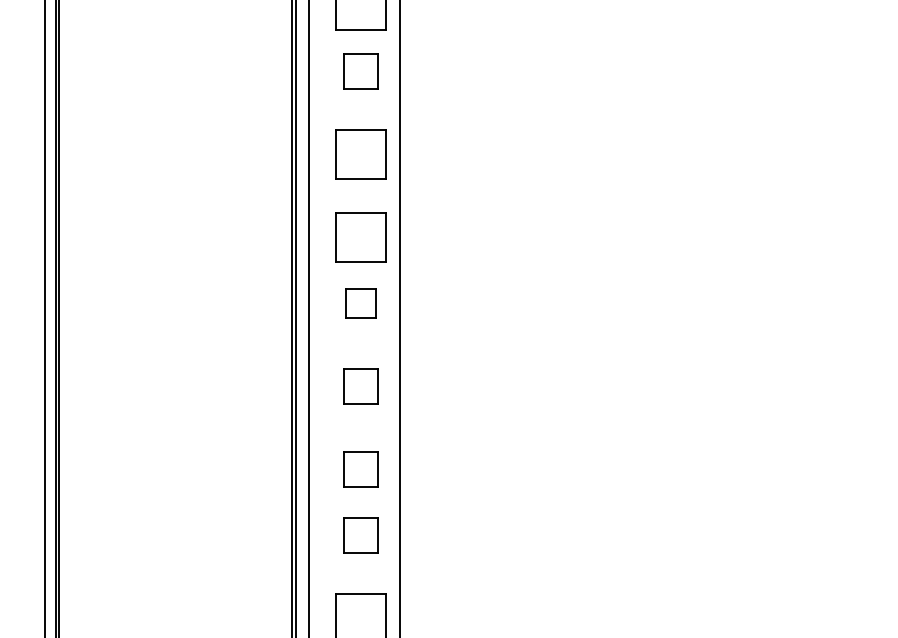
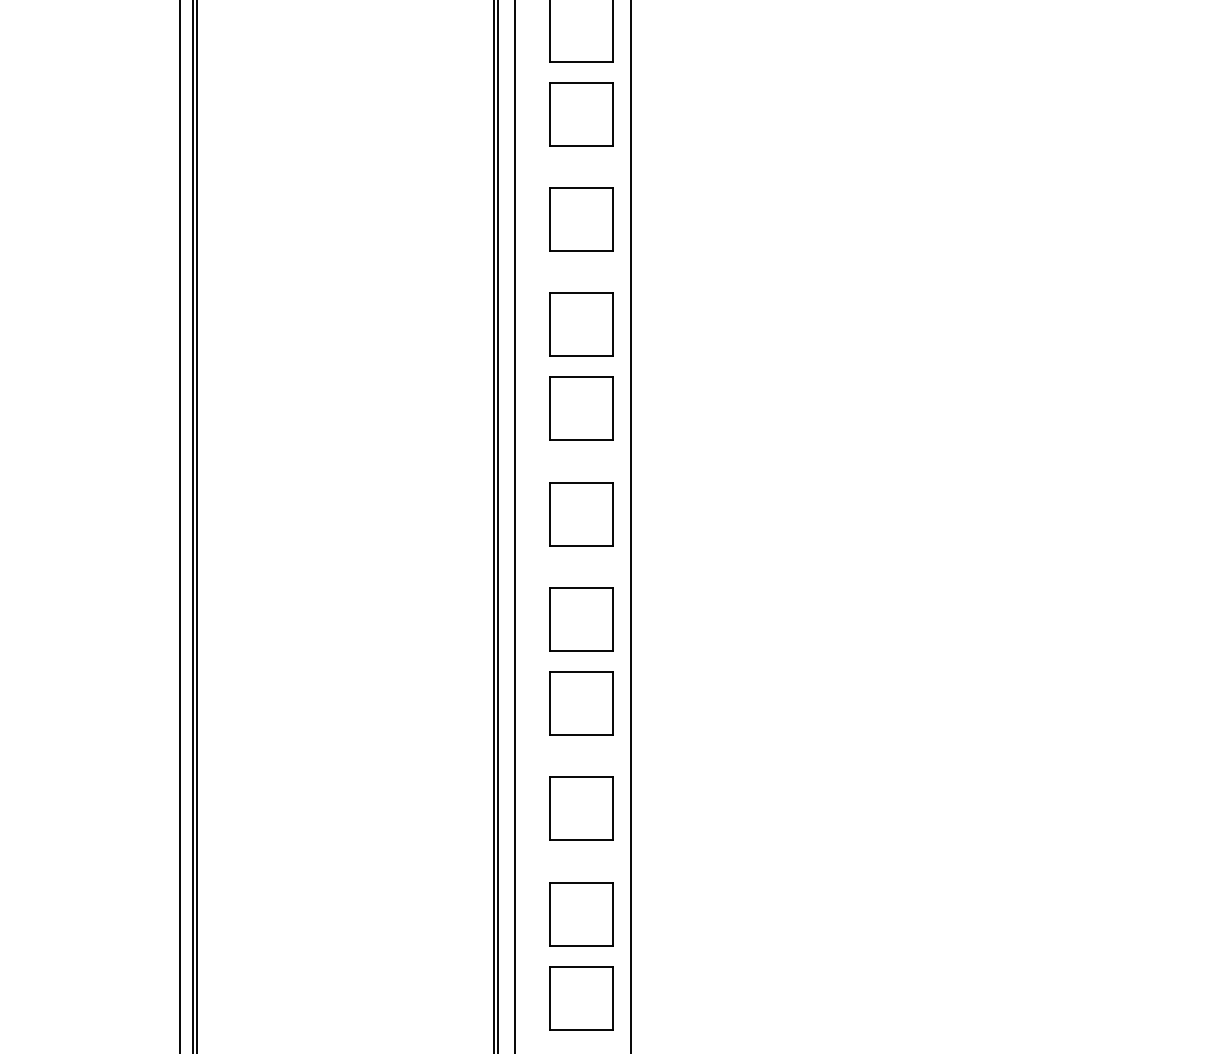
part: (361, 71) -> (581, 408), size x1.43
part: (361, 303) -> (581, 703), size x1.67
part: (361, 386) -> (581, 808), size x1.43
part: (361, 469) -> (581, 914), size x1.43
part: (361, 535) -> (581, 998), size x1.43

